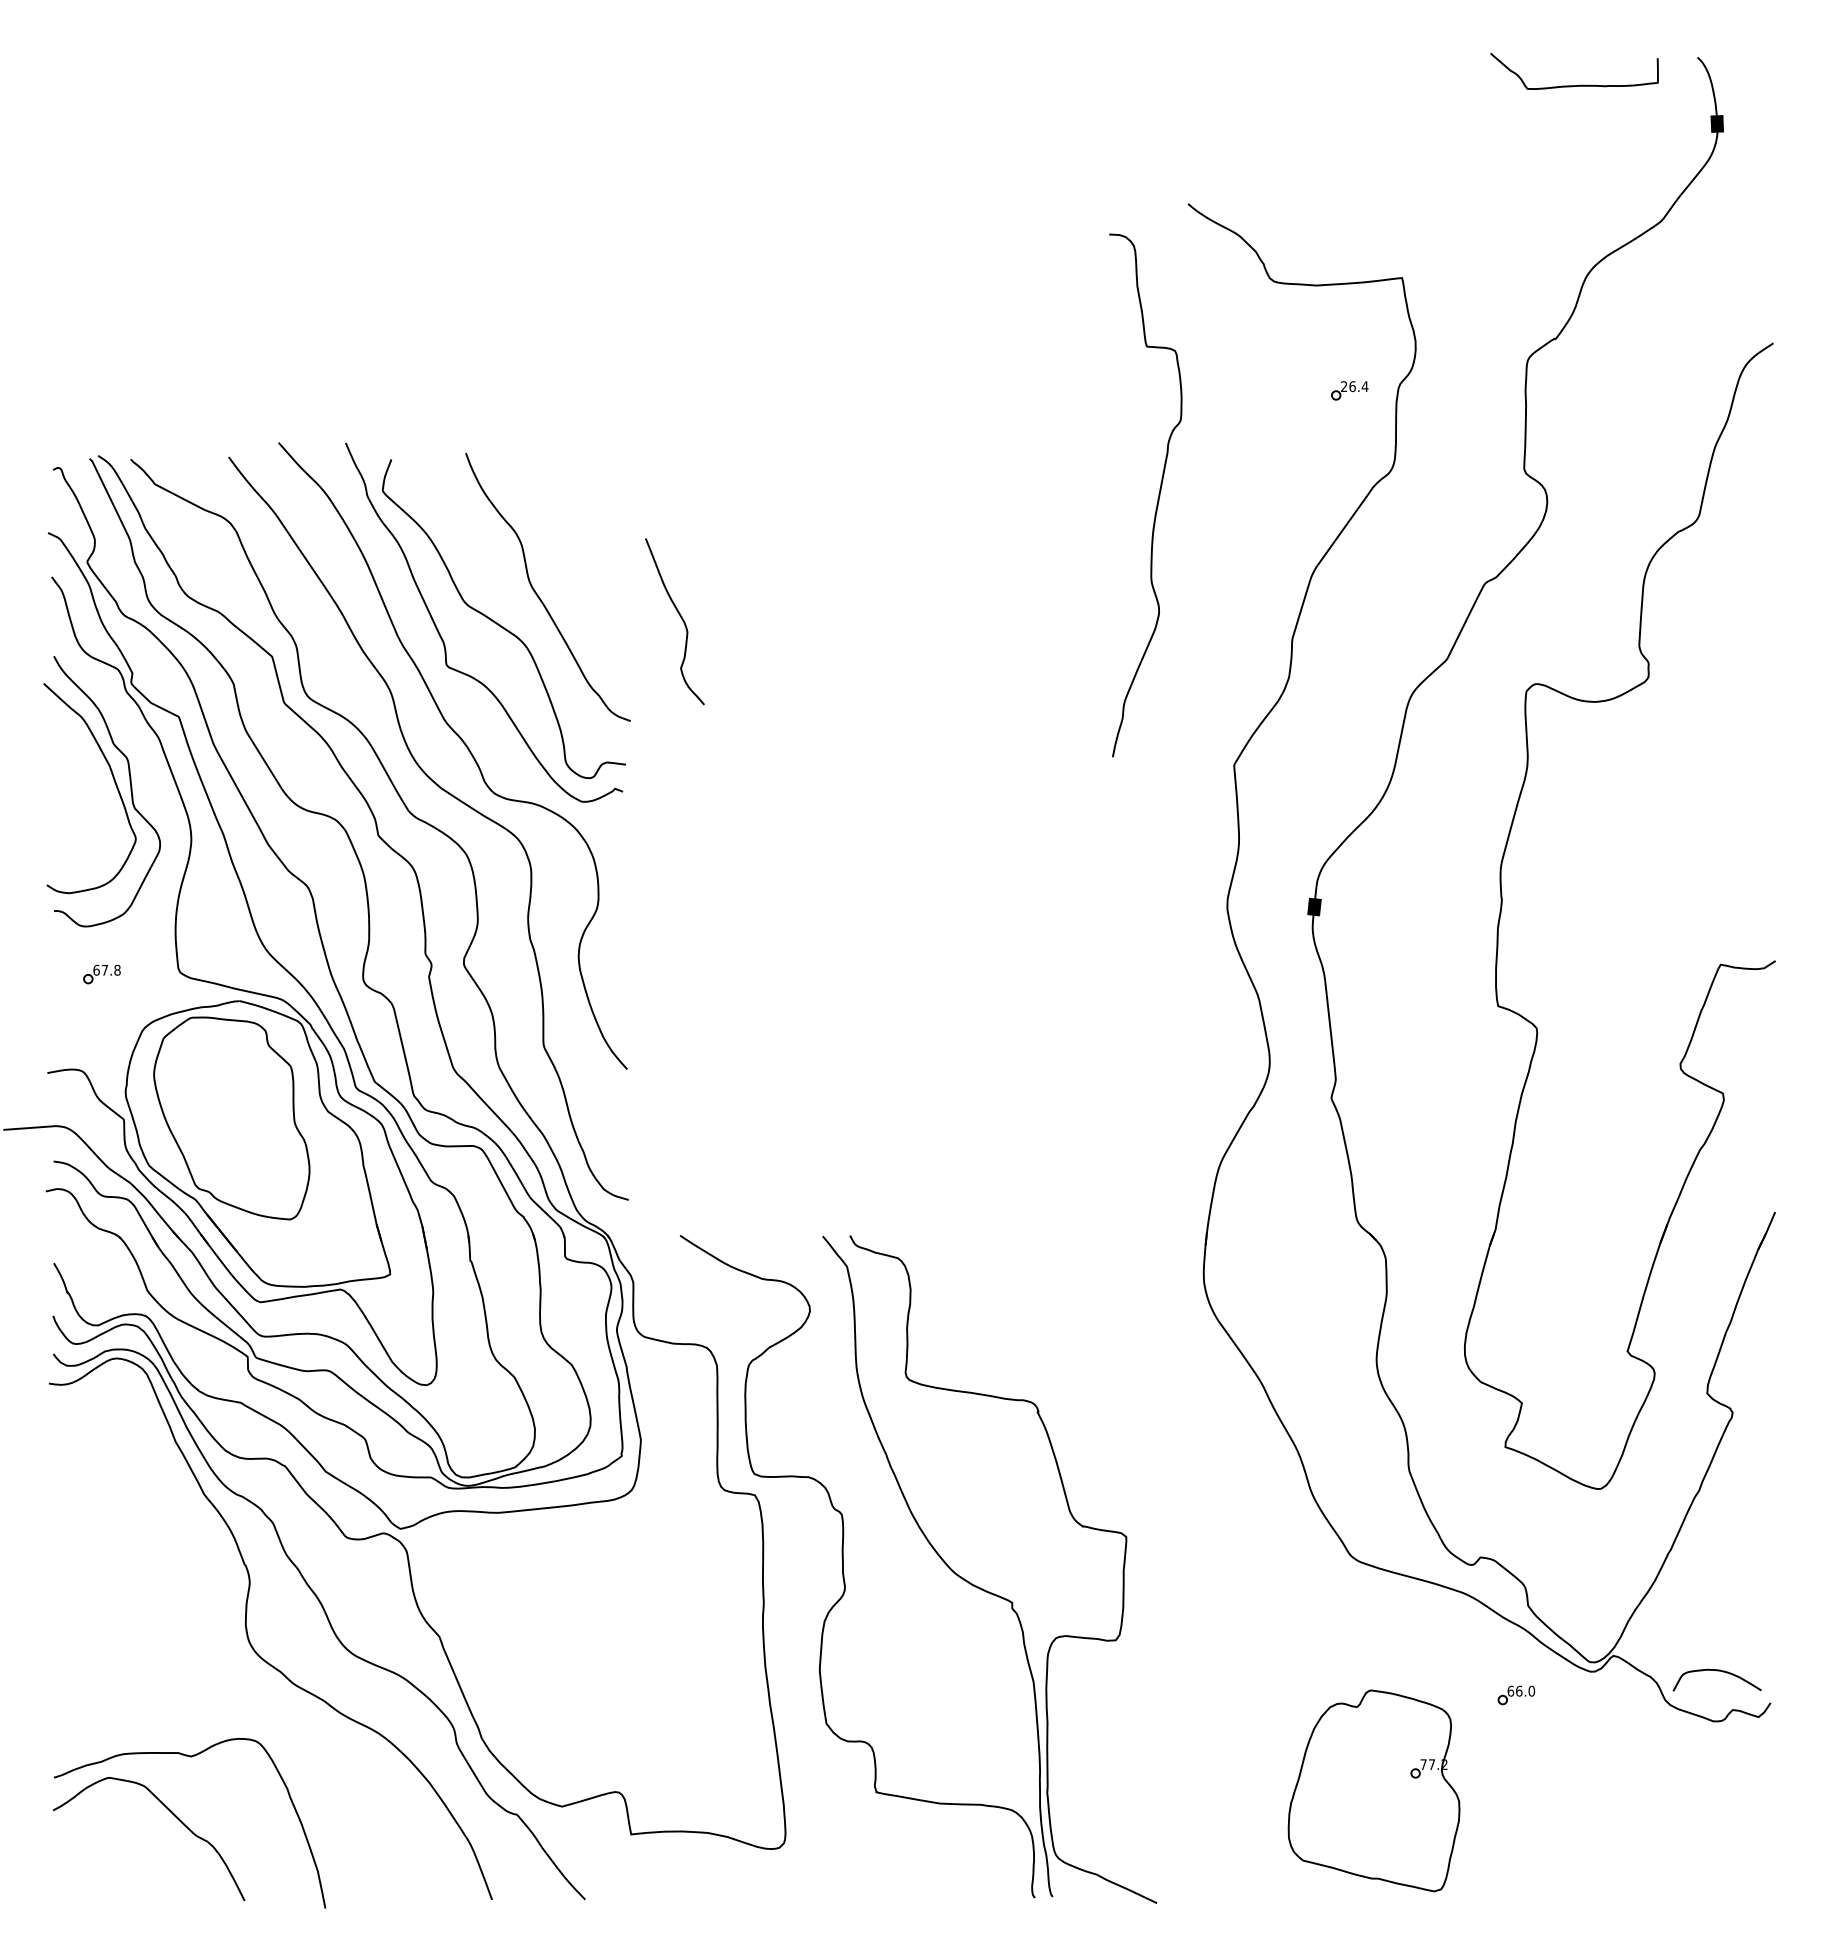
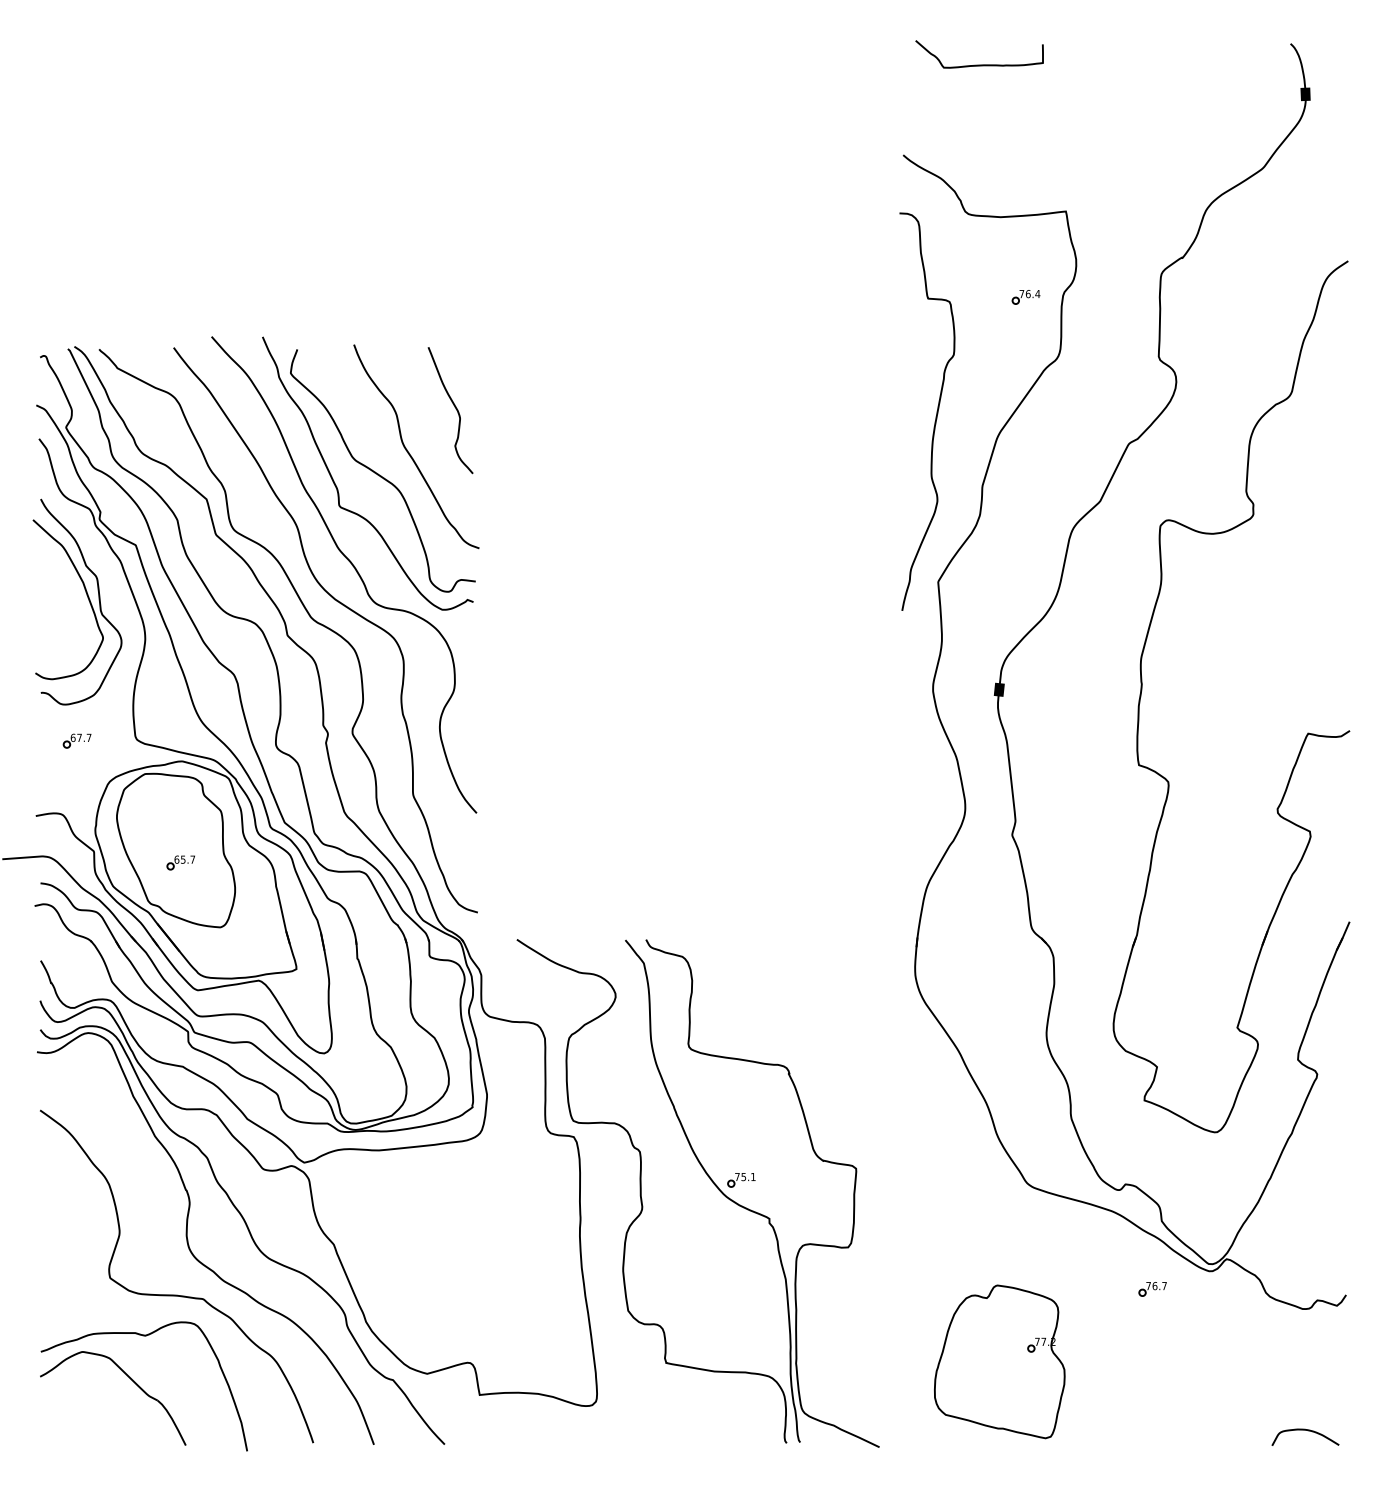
curve: (1579, 84) -> (983, 64), moved
text: (1344, 386) -> (1022, 293), 26.4 -> 76.4
curve: (1157, 498) -> (936, 414), moved
curve: (679, 616) -> (454, 406), moved
text: (117, 969) -> (89, 737), 67.8 -> 67.7
part: (237, 1134) -> (180, 862), added
part: (974, 1551) -> (740, 1179), added
curve: (1716, 1671) -> (1305, 1430), moved
text: (1521, 1690) -> (1156, 1285), 66.0 -> 76.7
curve: (231, 1702) -> (175, 1294), added
part: (1373, 1790) -> (999, 1361), moved

